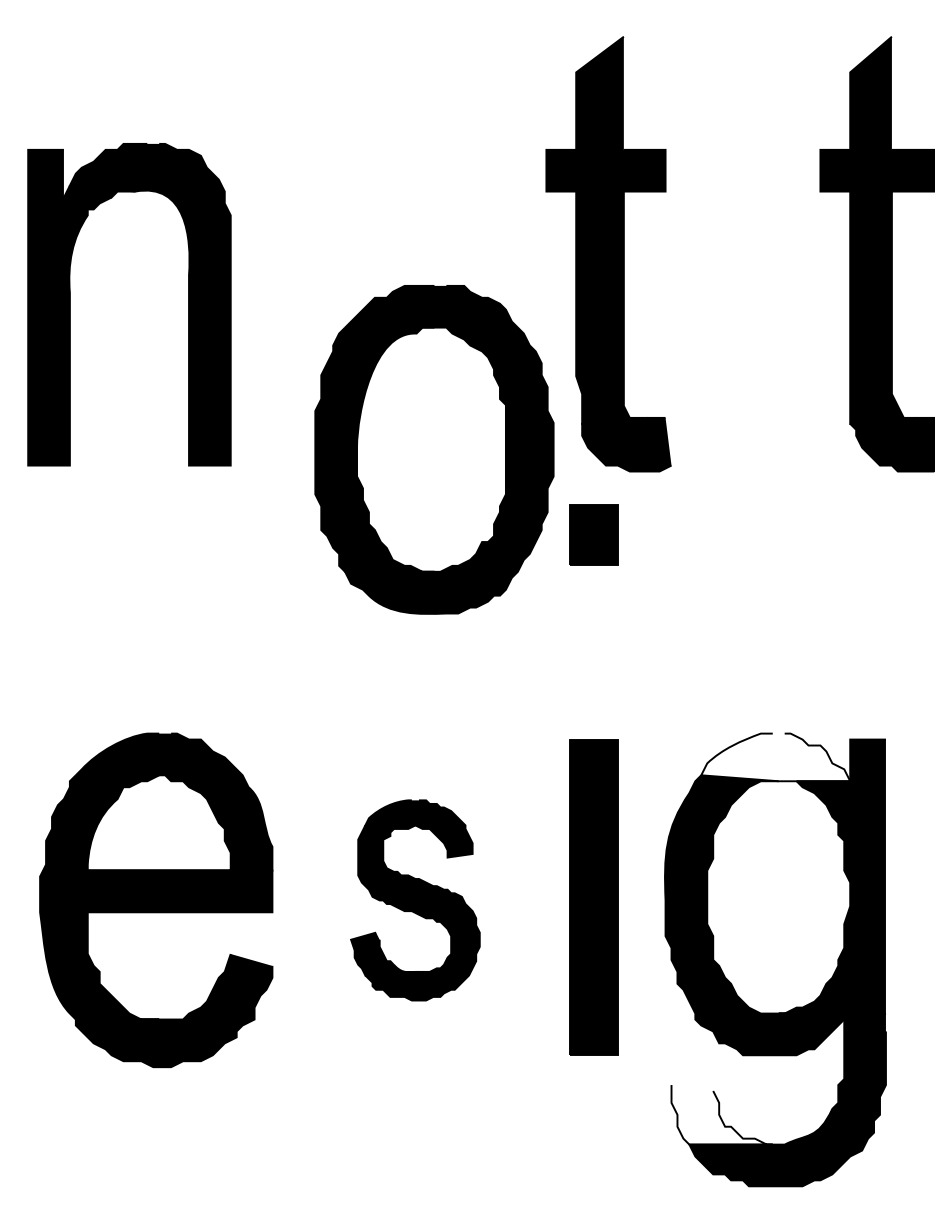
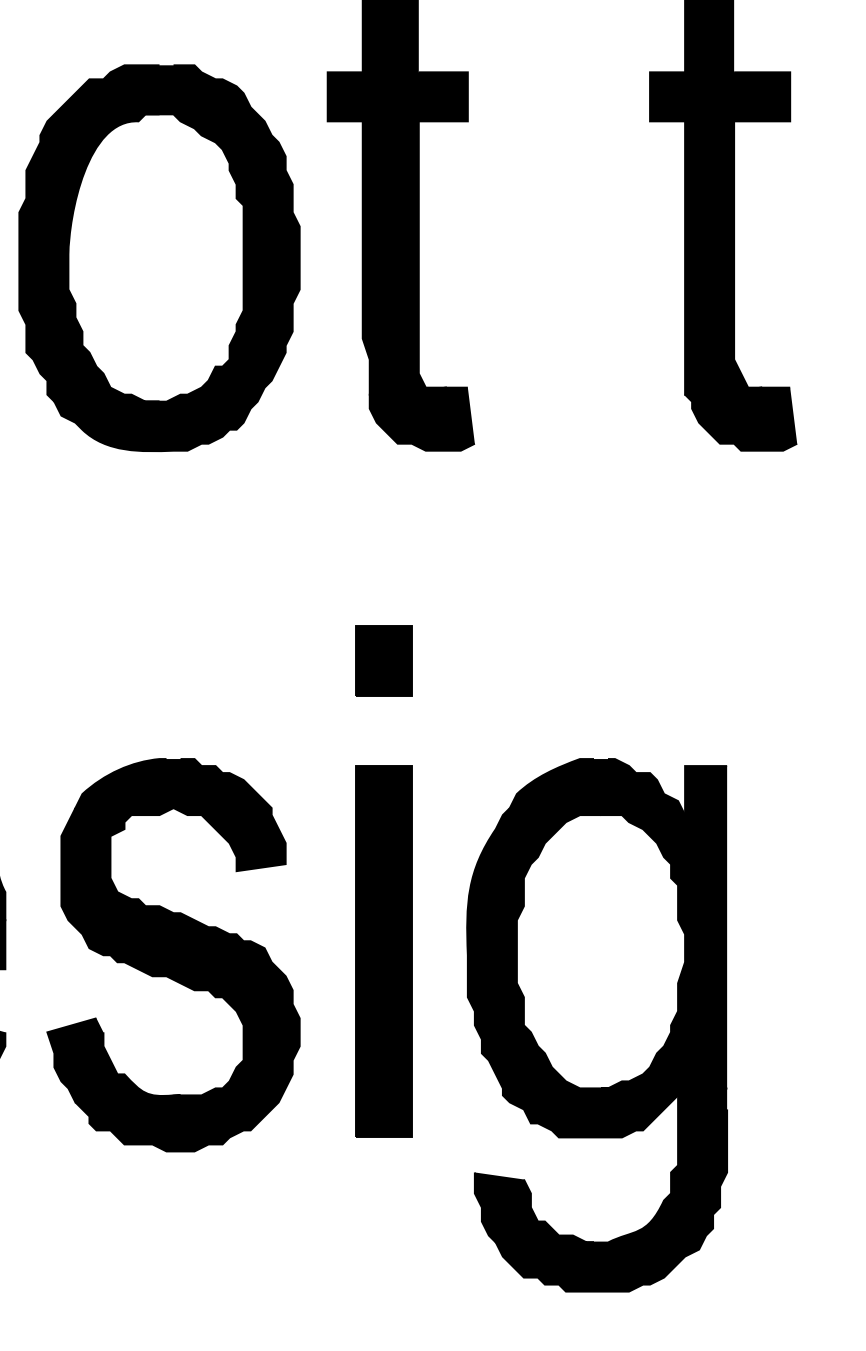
part: (434, 449) -> (159, 257), moved
part: (593, 534) -> (383, 660), moved
fill: (775, 757) -> (597, 787), added
part: (415, 900) -> (173, 955), size x1.67
fill: (721, 1114) -> (533, 1207), added

